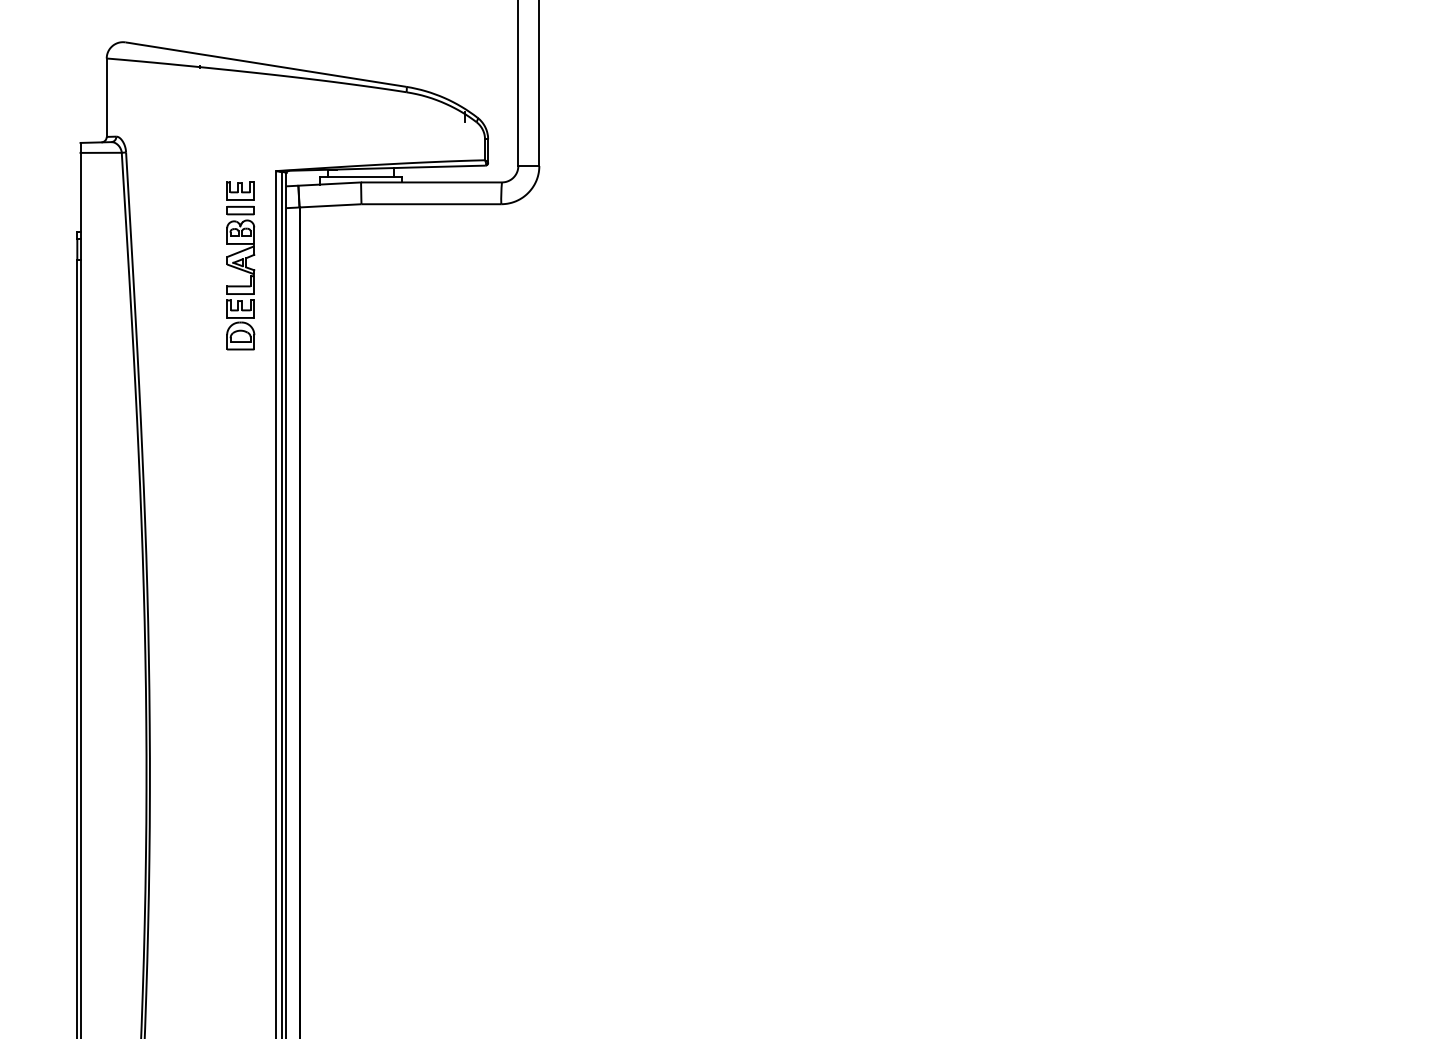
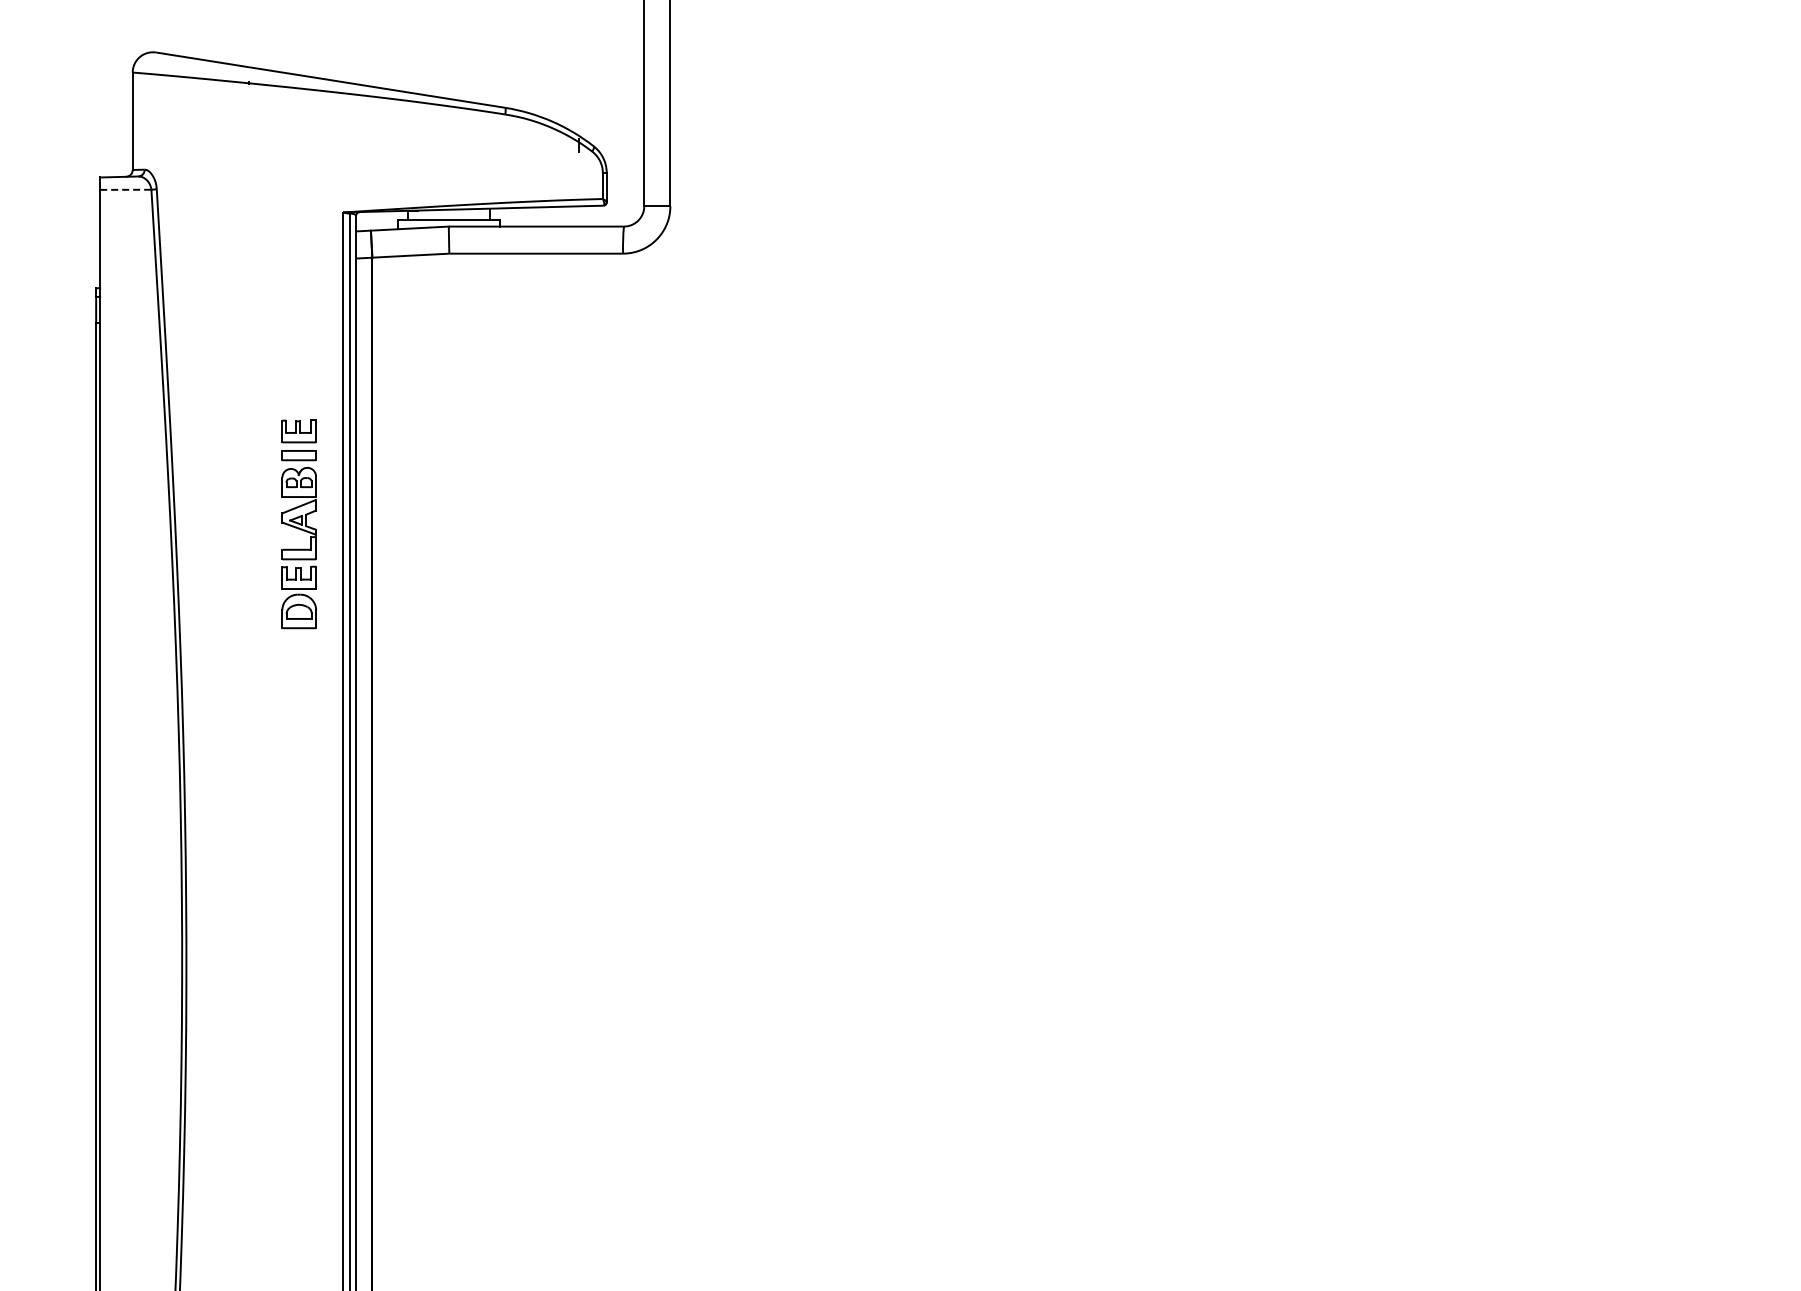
line: (100, 152) -> (125, 189), solid -> dashed
part: (240, 266) -> (298, 524), moved

